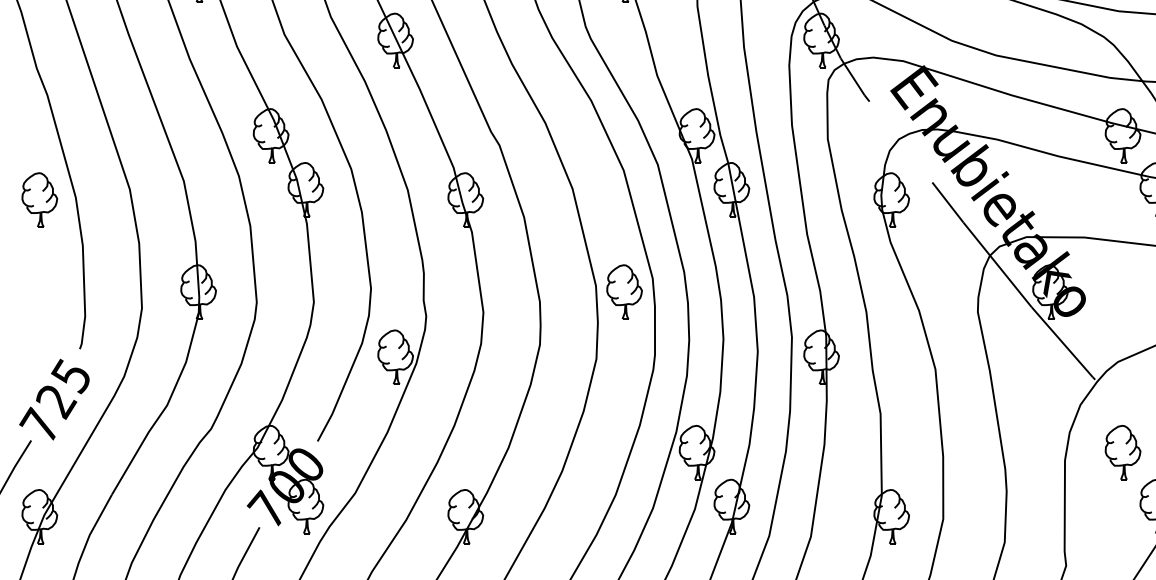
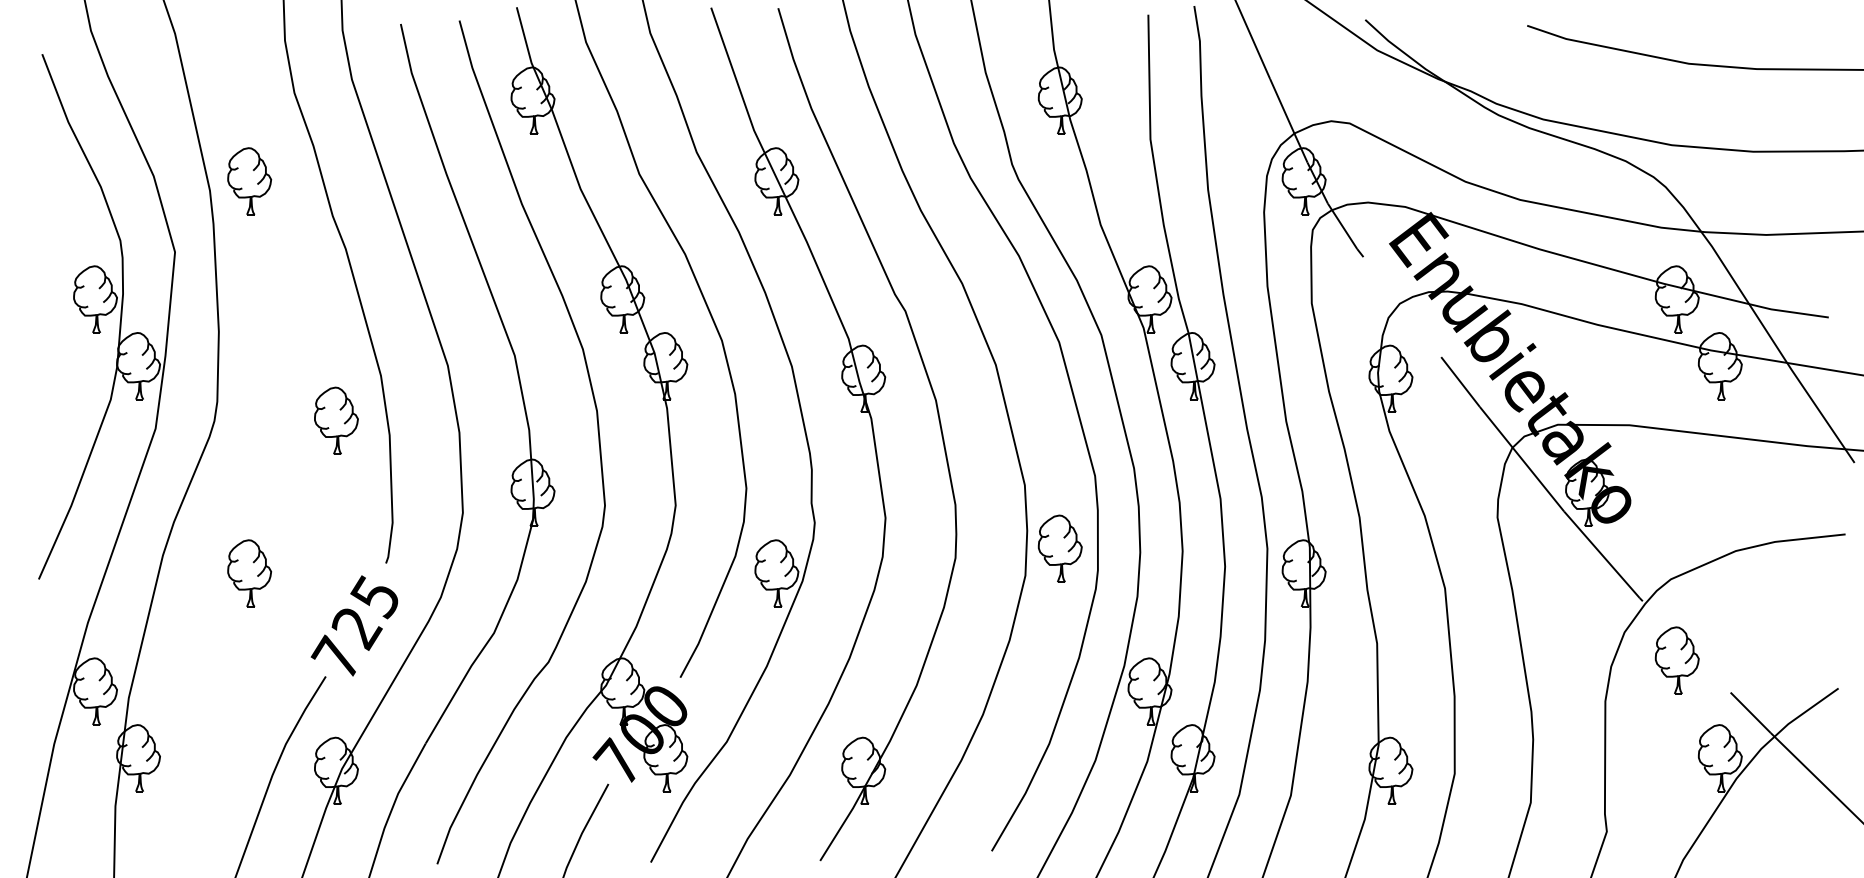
part: (39, 199) -> (336, 420), moved
part: (623, 291) -> (1059, 548), moved
part: (1122, 452) -> (1676, 660), moved

